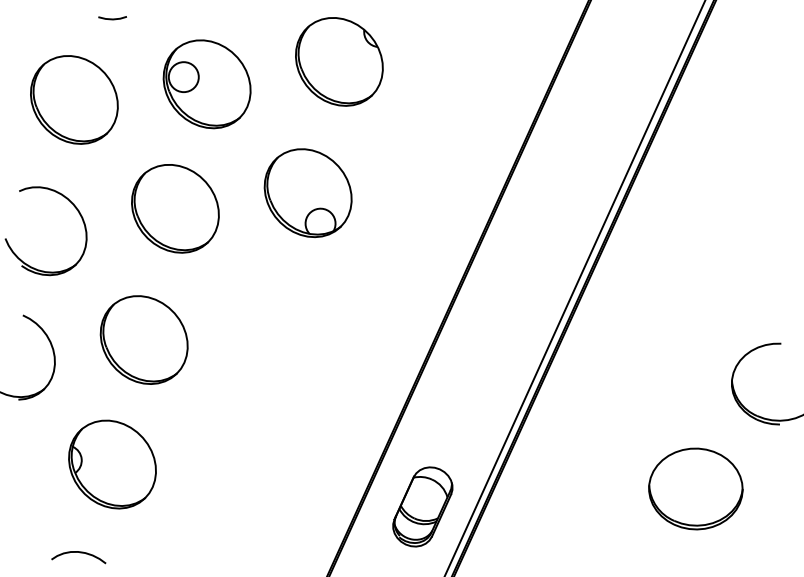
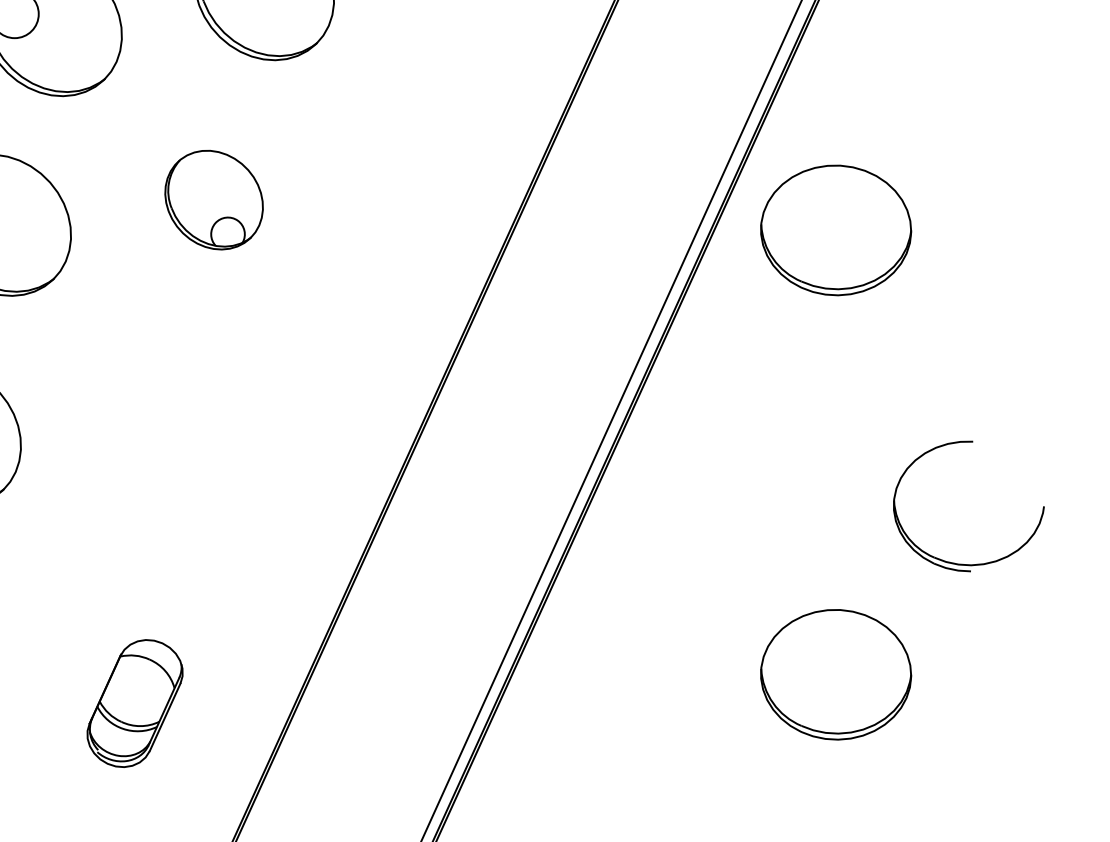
part: (307, 192) -> (213, 199), size x0.7
part: (695, 211) -> (835, 229), added
part: (422, 506) -> (134, 702), moved

